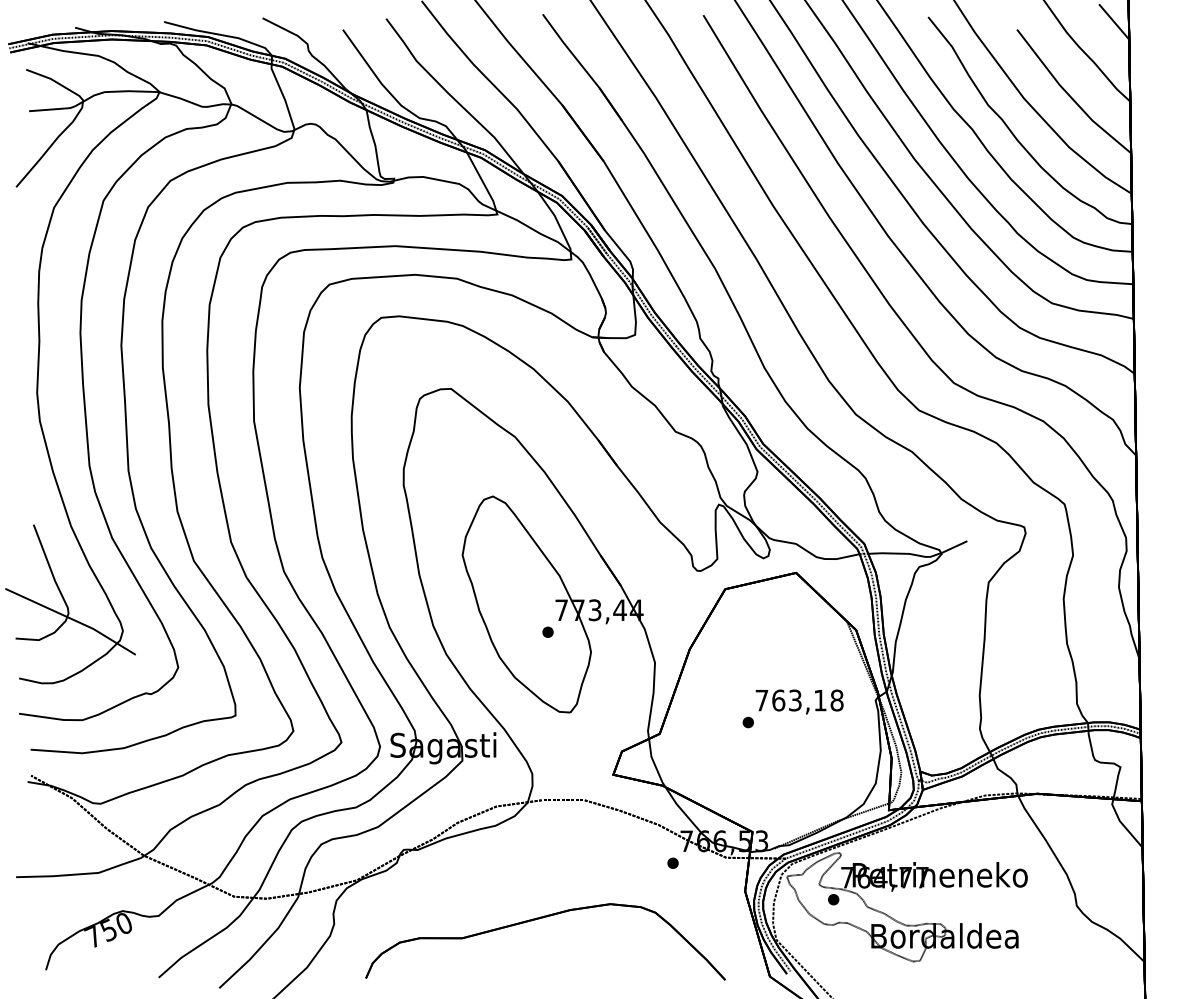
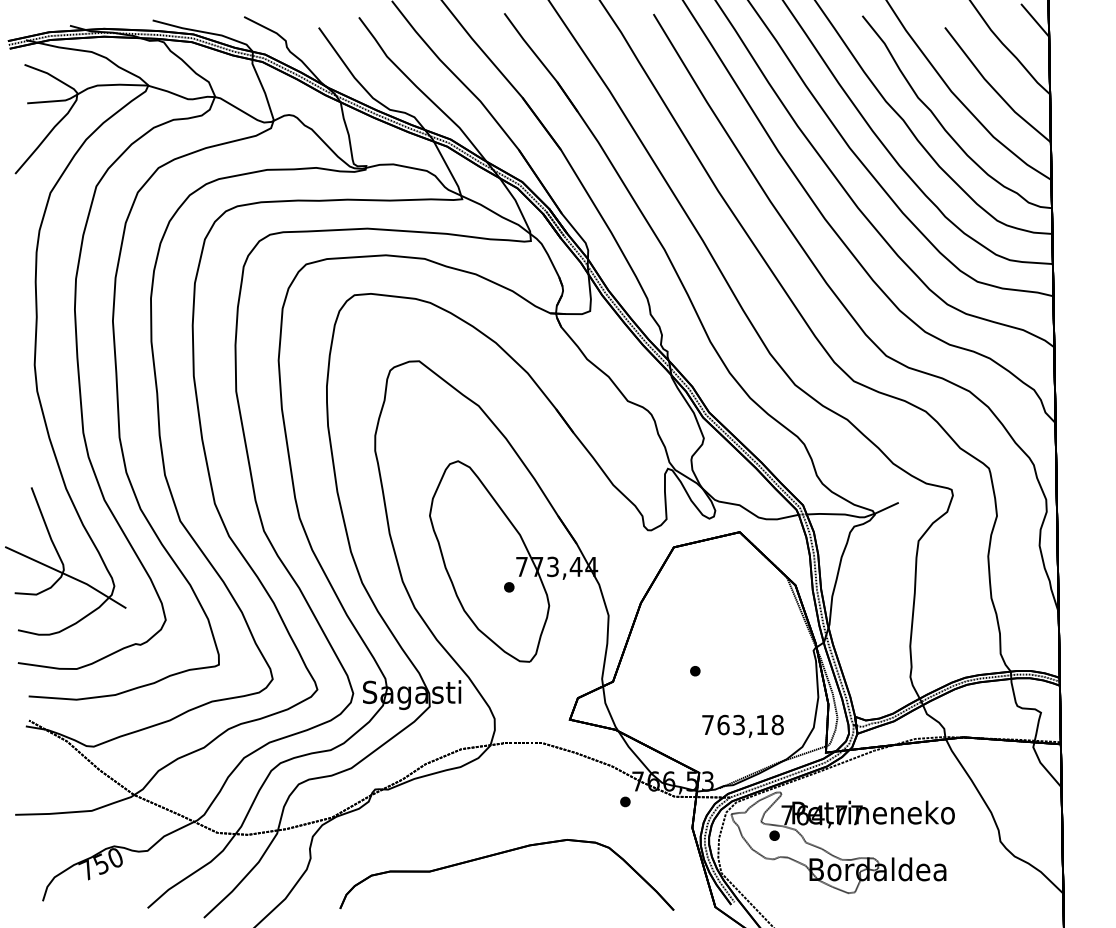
text: (799, 701) -> (742, 725), moved

